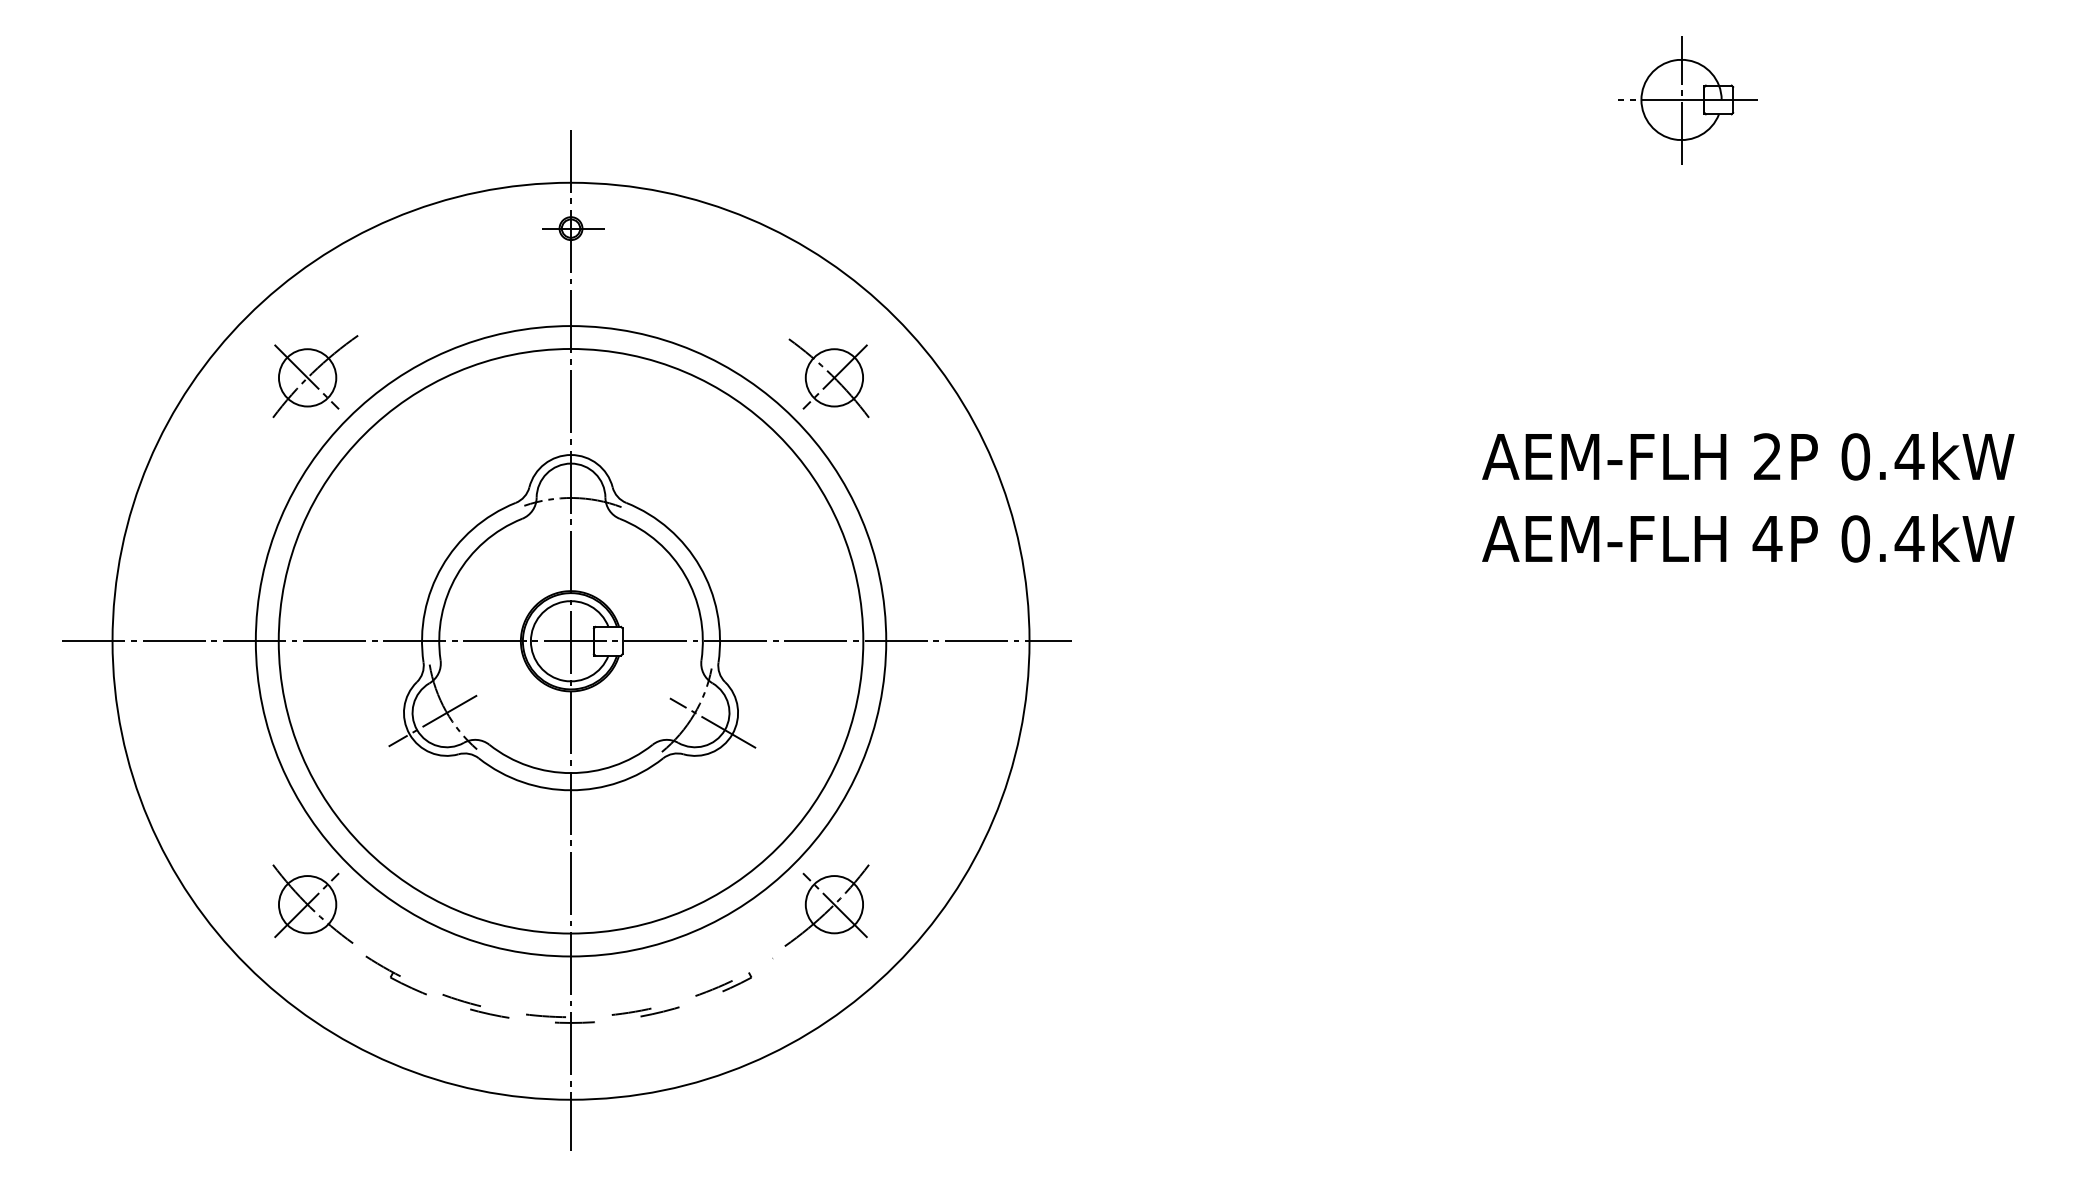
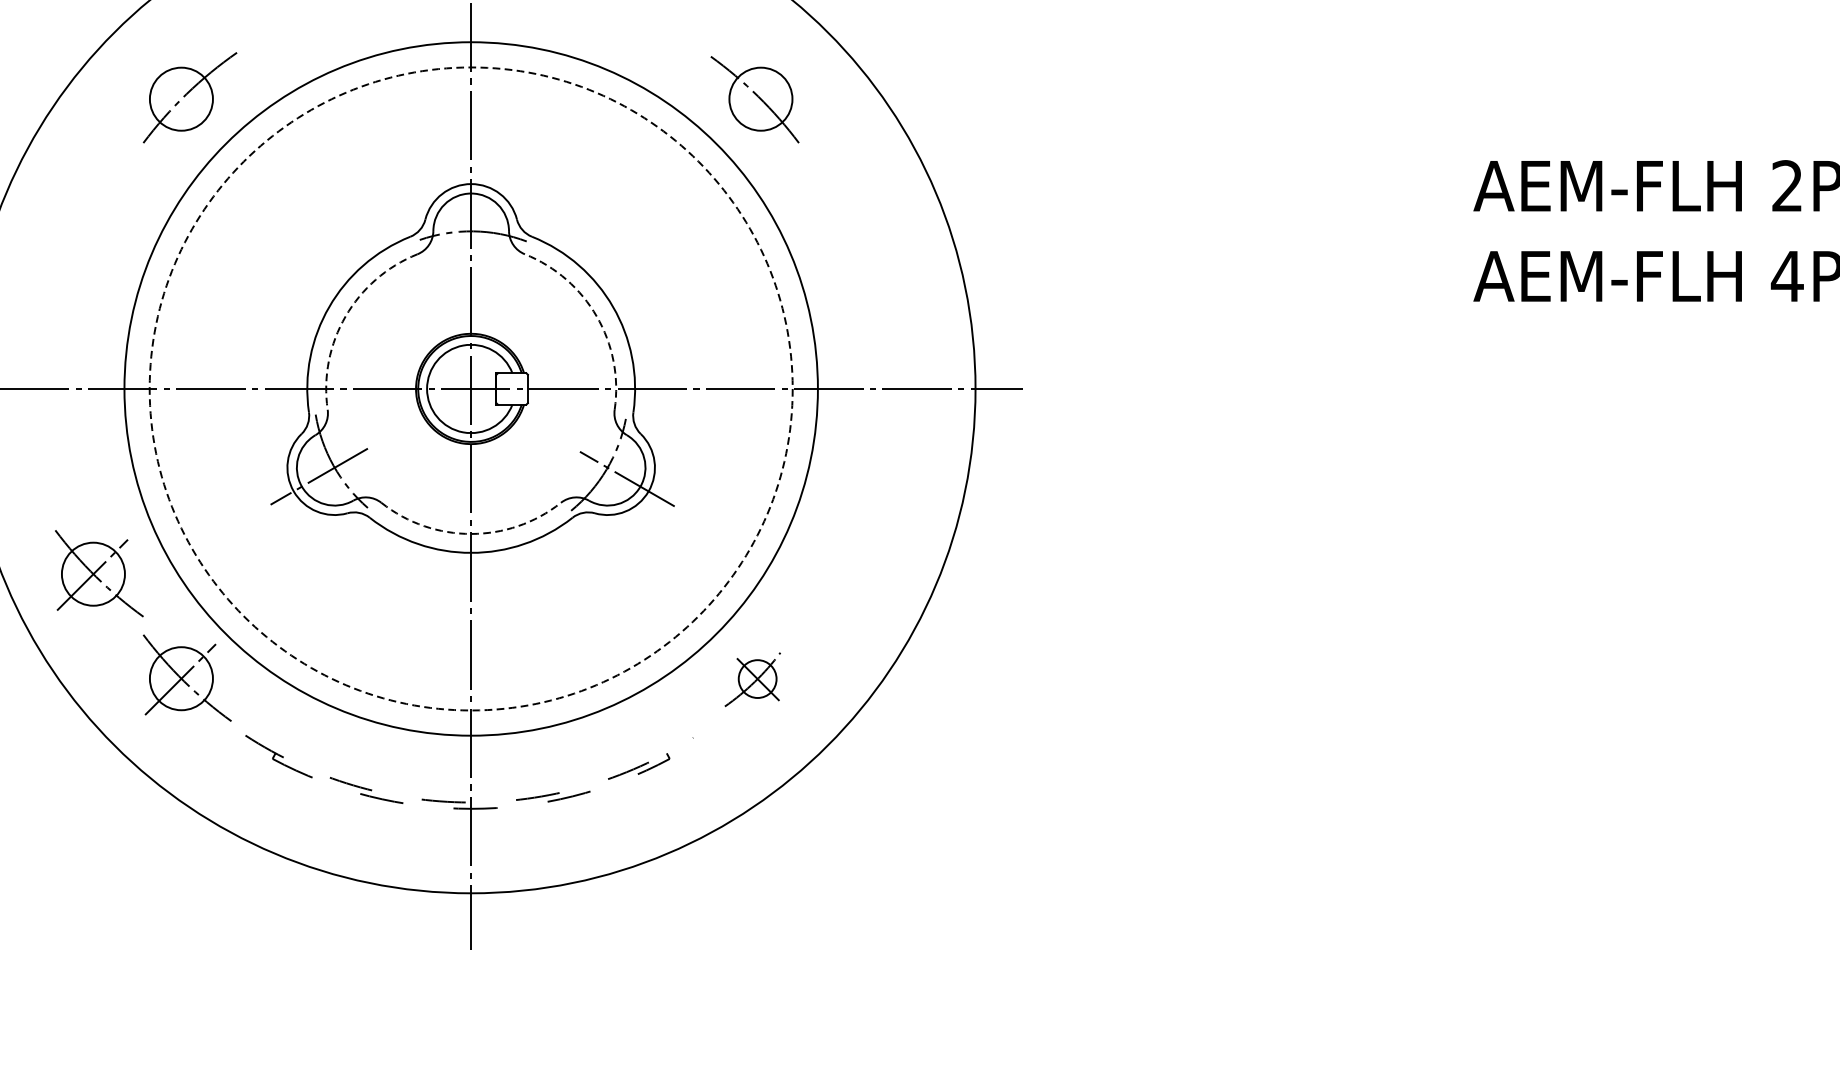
line: (306, 376) -> (180, 97), removed
line: (835, 376) -> (762, 97), removed
arc: (456, 575) -> (345, 316), solid -> dashed
arc: (685, 575) -> (597, 316), solid -> dashed
circle: (570, 640) -> (470, 388), solid -> dashed
arc: (571, 773) -> (471, 534), solid -> dashed
part: (232, 808) -> (98, 572), added
part: (826, 905) -> (752, 679), size x0.6

